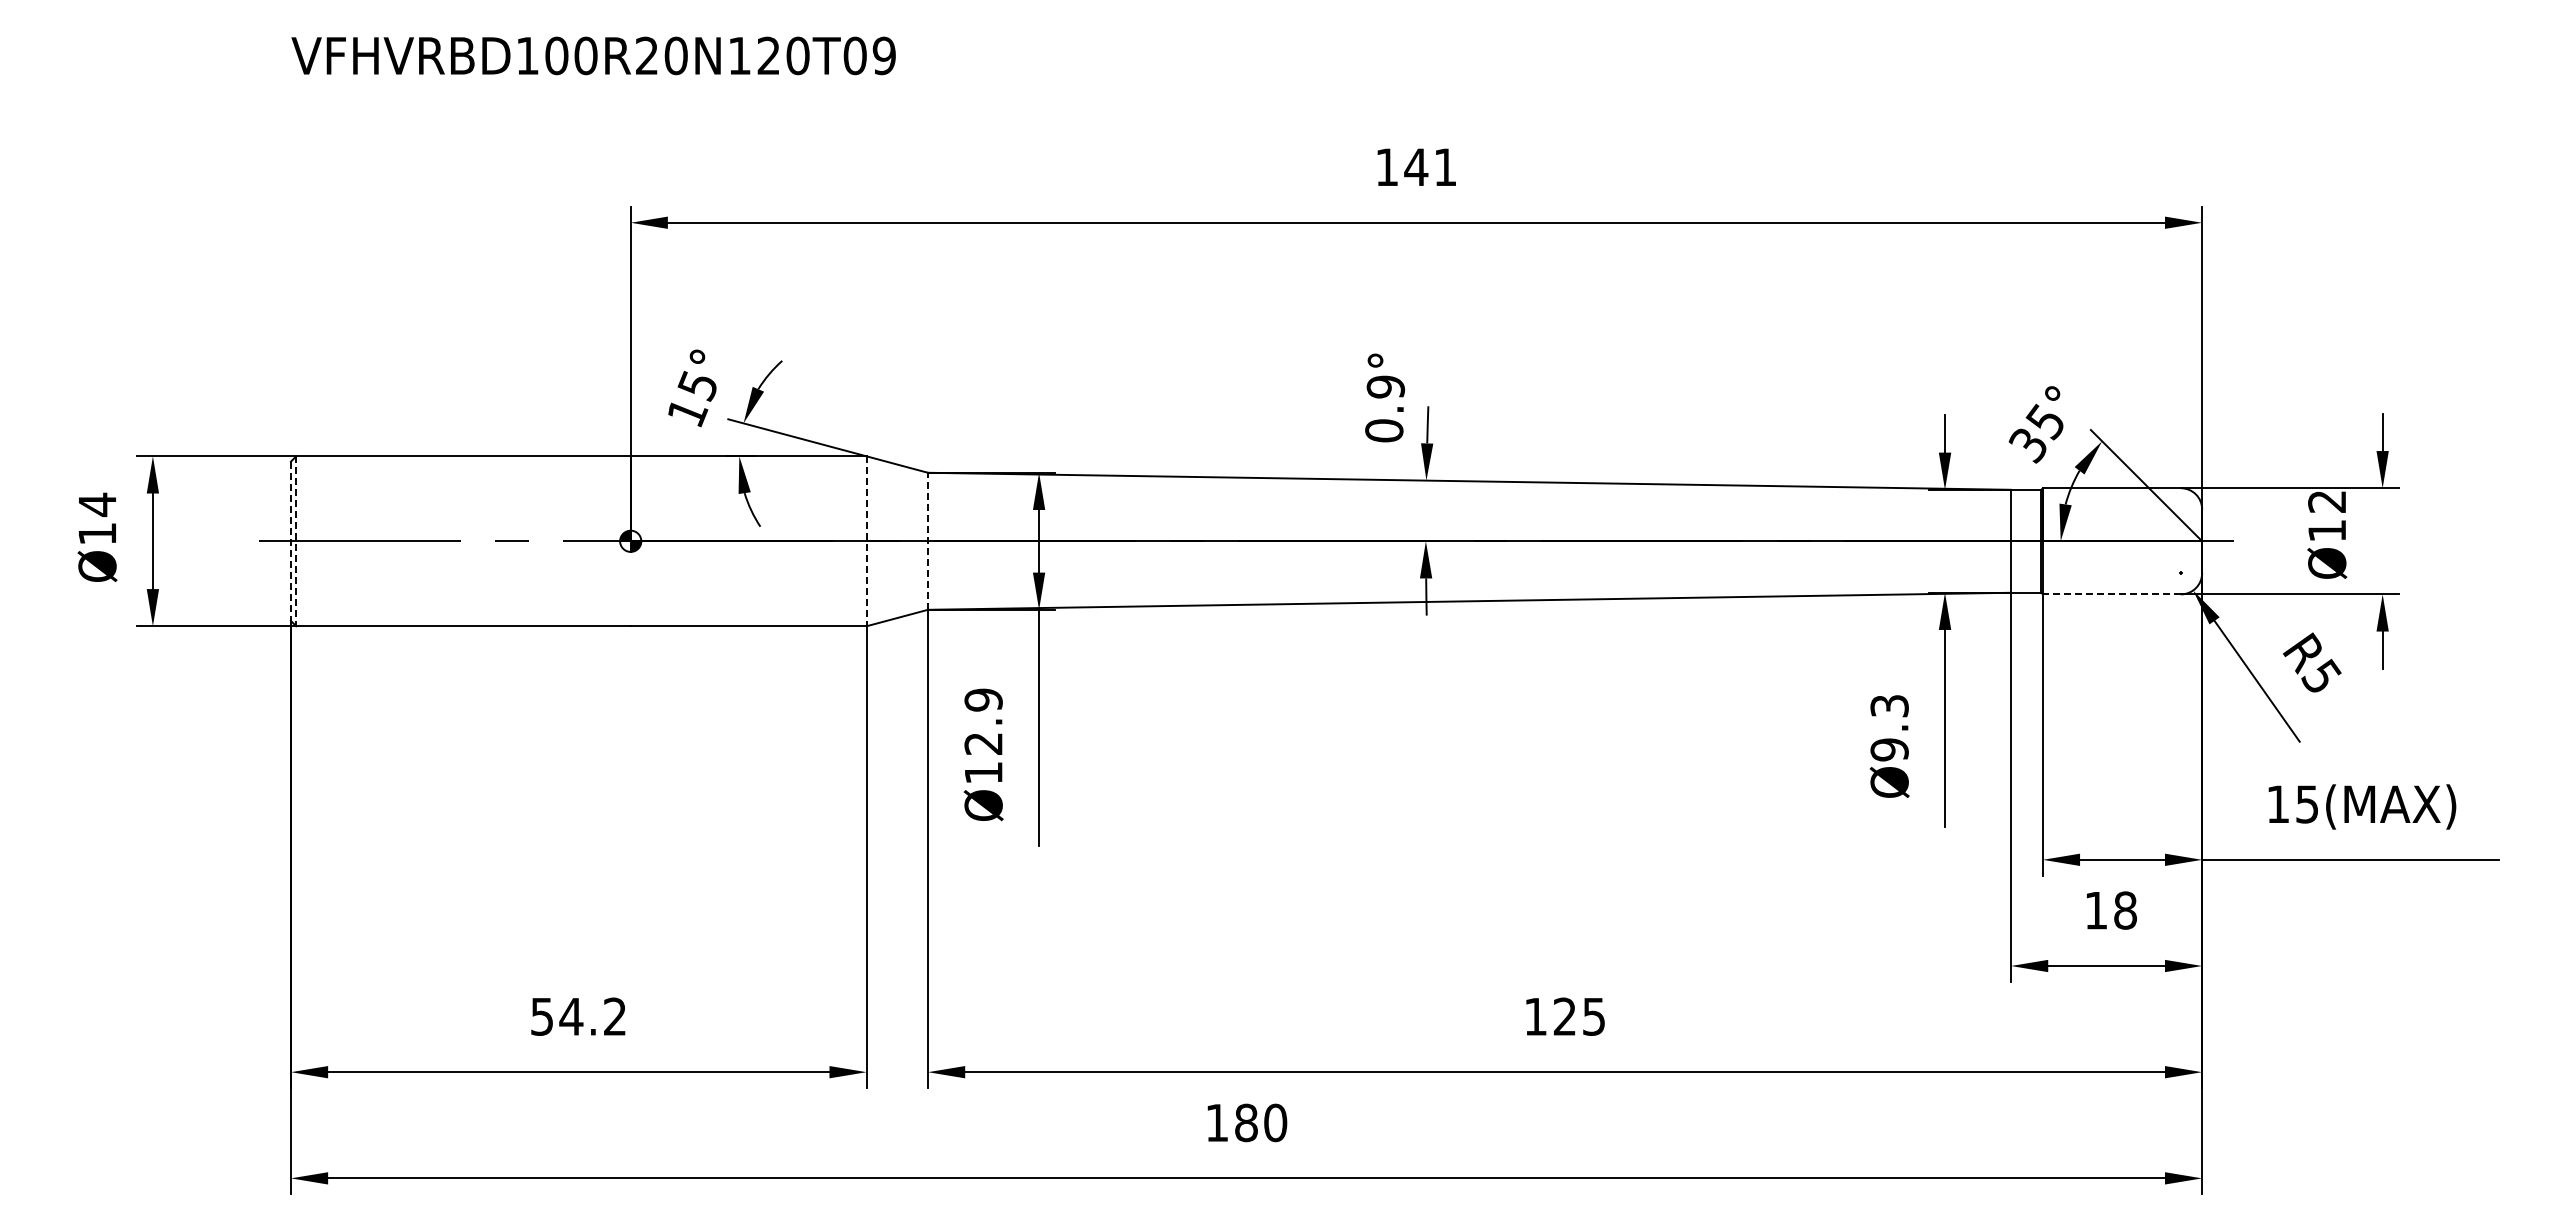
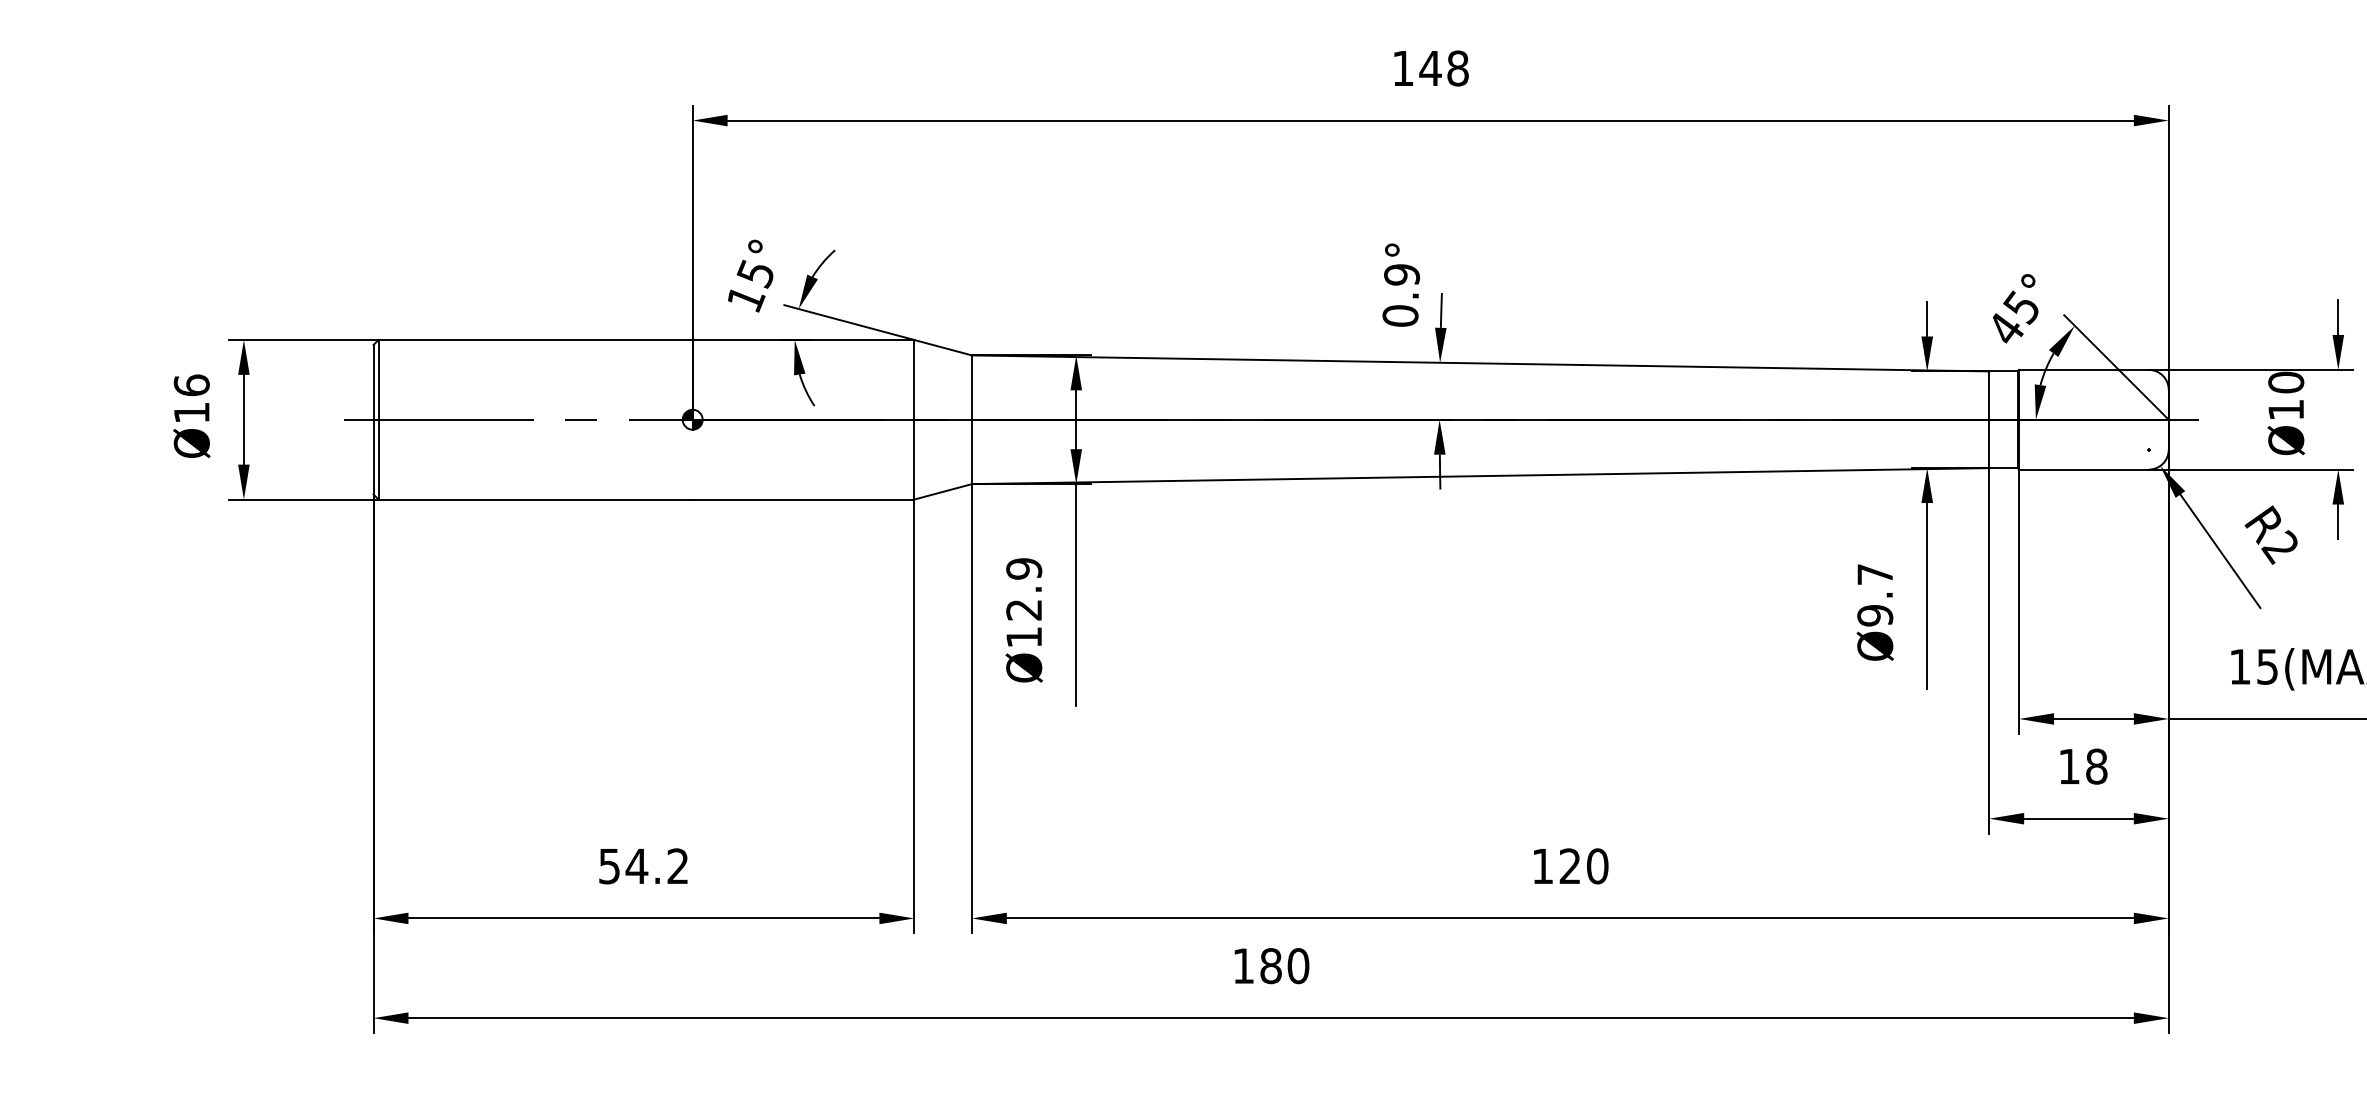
text: (1445, 167) -> (1458, 68), 141 -> 148
text: (2027, 445) -> (2004, 329), 35° -> 45°
text: (2327, 501) -> (2286, 382), Ø12 -> Ø10
text: (97, 504) -> (191, 385), Ø14 -> Ø16
line: (290, 541) -> (373, 419), dashed -> solid
line: (296, 541) -> (378, 419), dashed -> solid
line: (866, 541) -> (914, 419), dashed -> solid
line: (928, 541) -> (972, 419), dashed -> solid
line: (2111, 594) -> (2083, 469), dashed -> solid
text: (2320, 676) -> (2279, 546), R5 -> R2
text: (1889, 706) -> (1875, 574), Ø9.3 -> Ø9.7
text: (1593, 1016) -> (1597, 866), 125 -> 120

